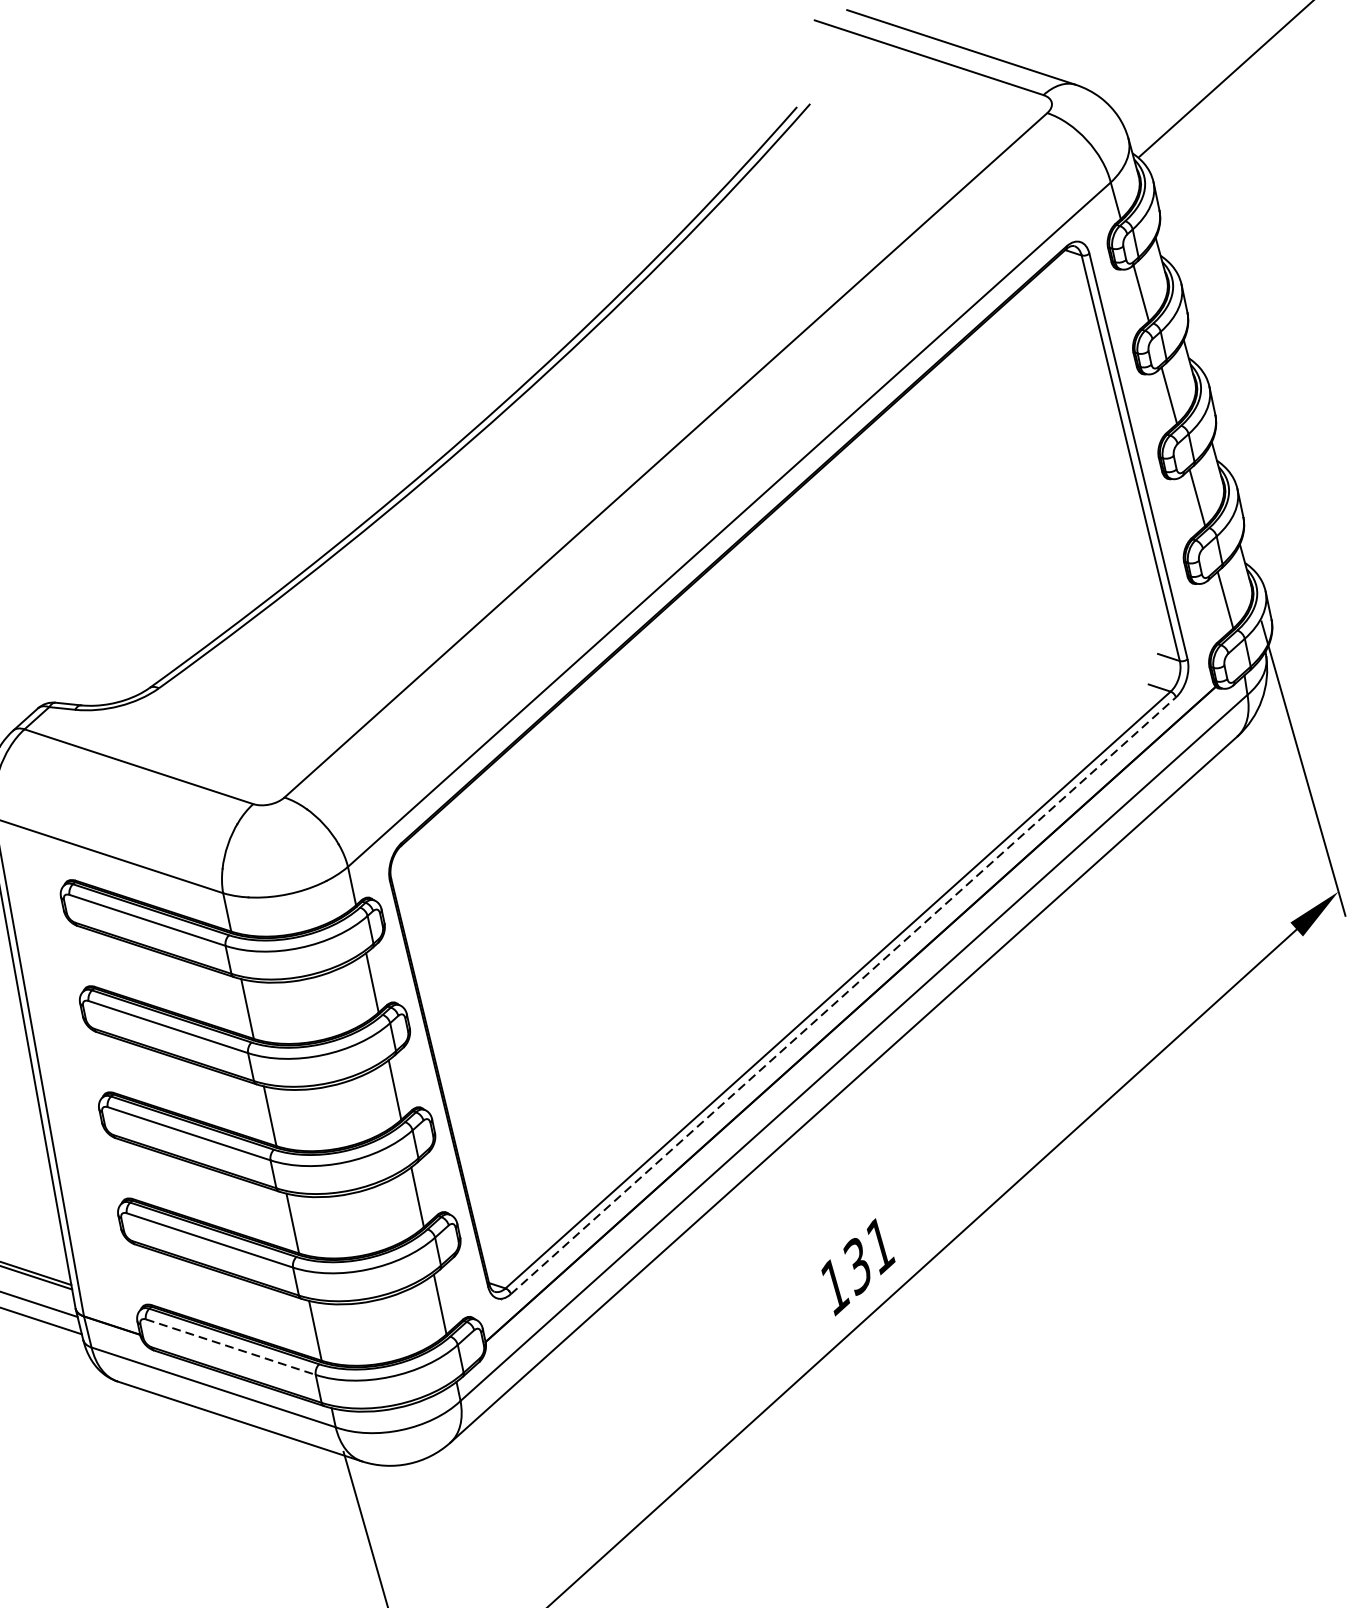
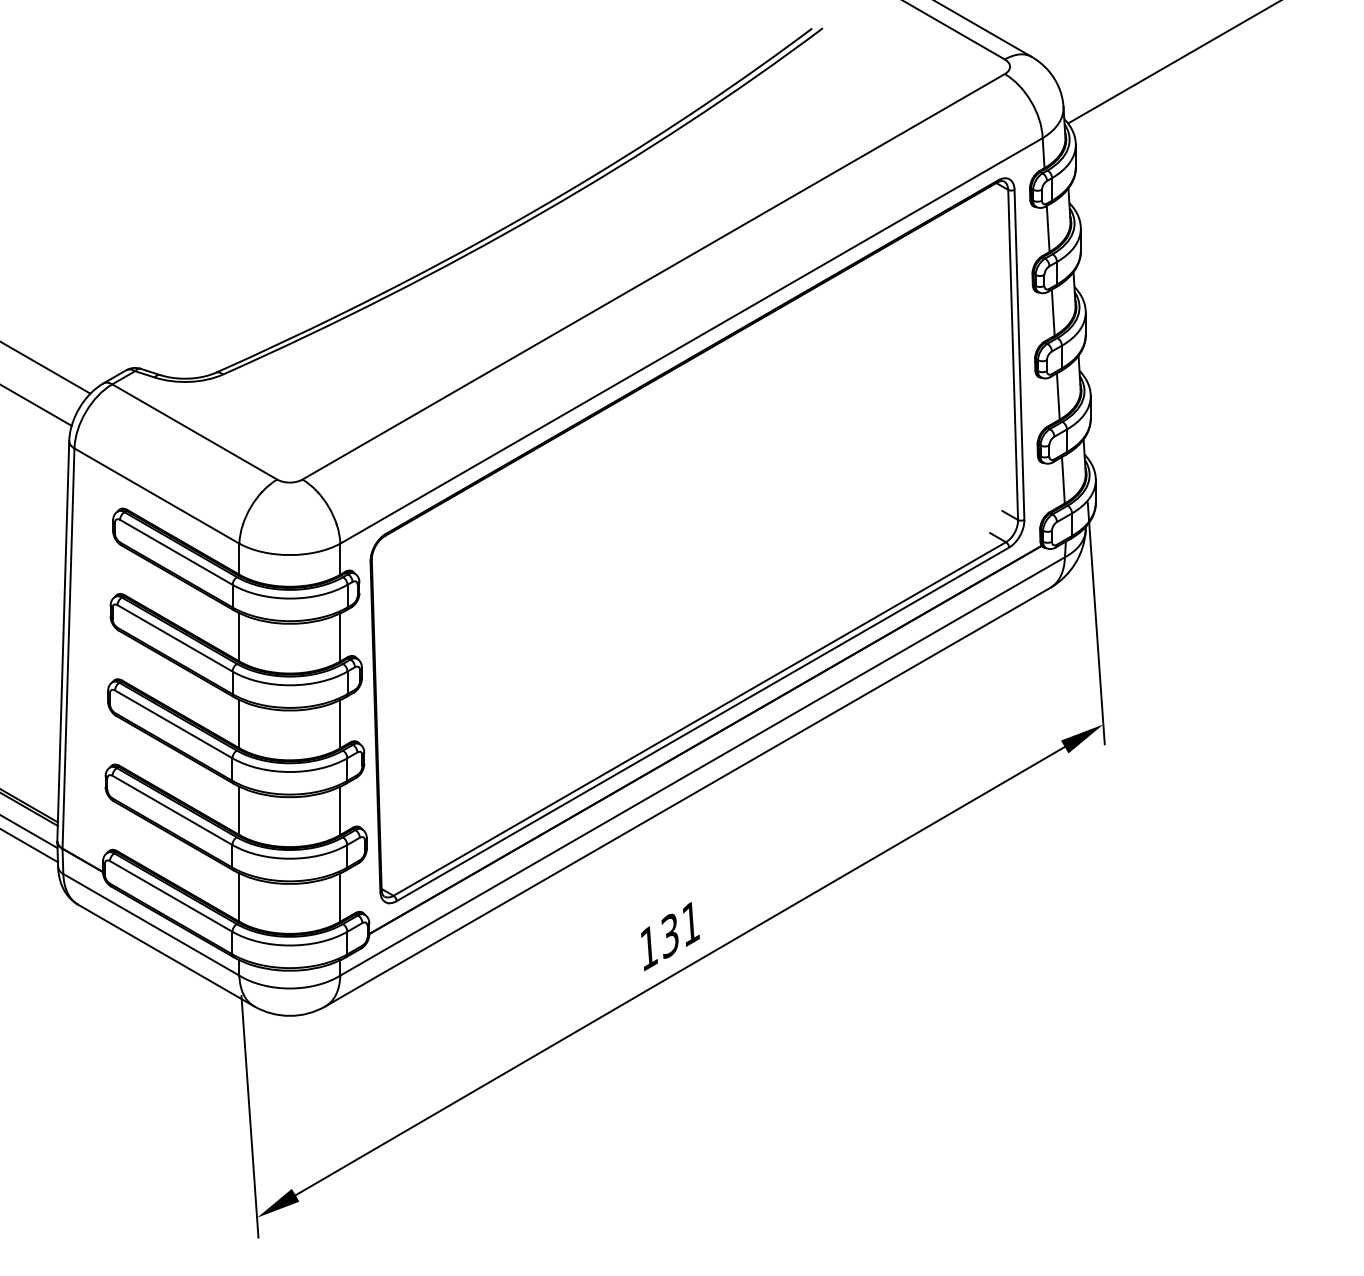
line: (842, 996) -> (702, 724), dashed -> solid
line: (231, 1347) -> (171, 896), dashed -> solid

